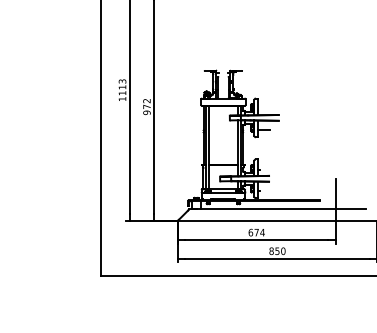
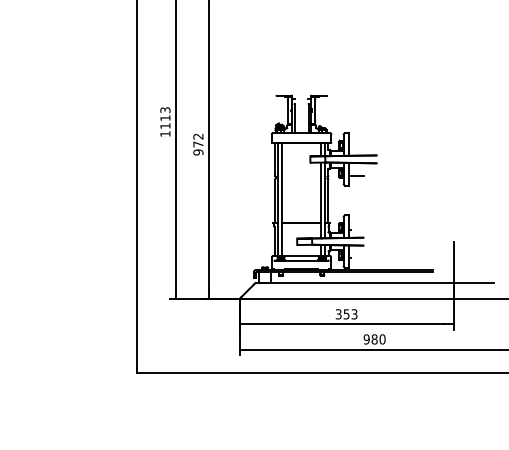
text: (256, 232) -> (346, 314), 674 -> 353
text: (274, 251) -> (370, 339), 850 -> 980

